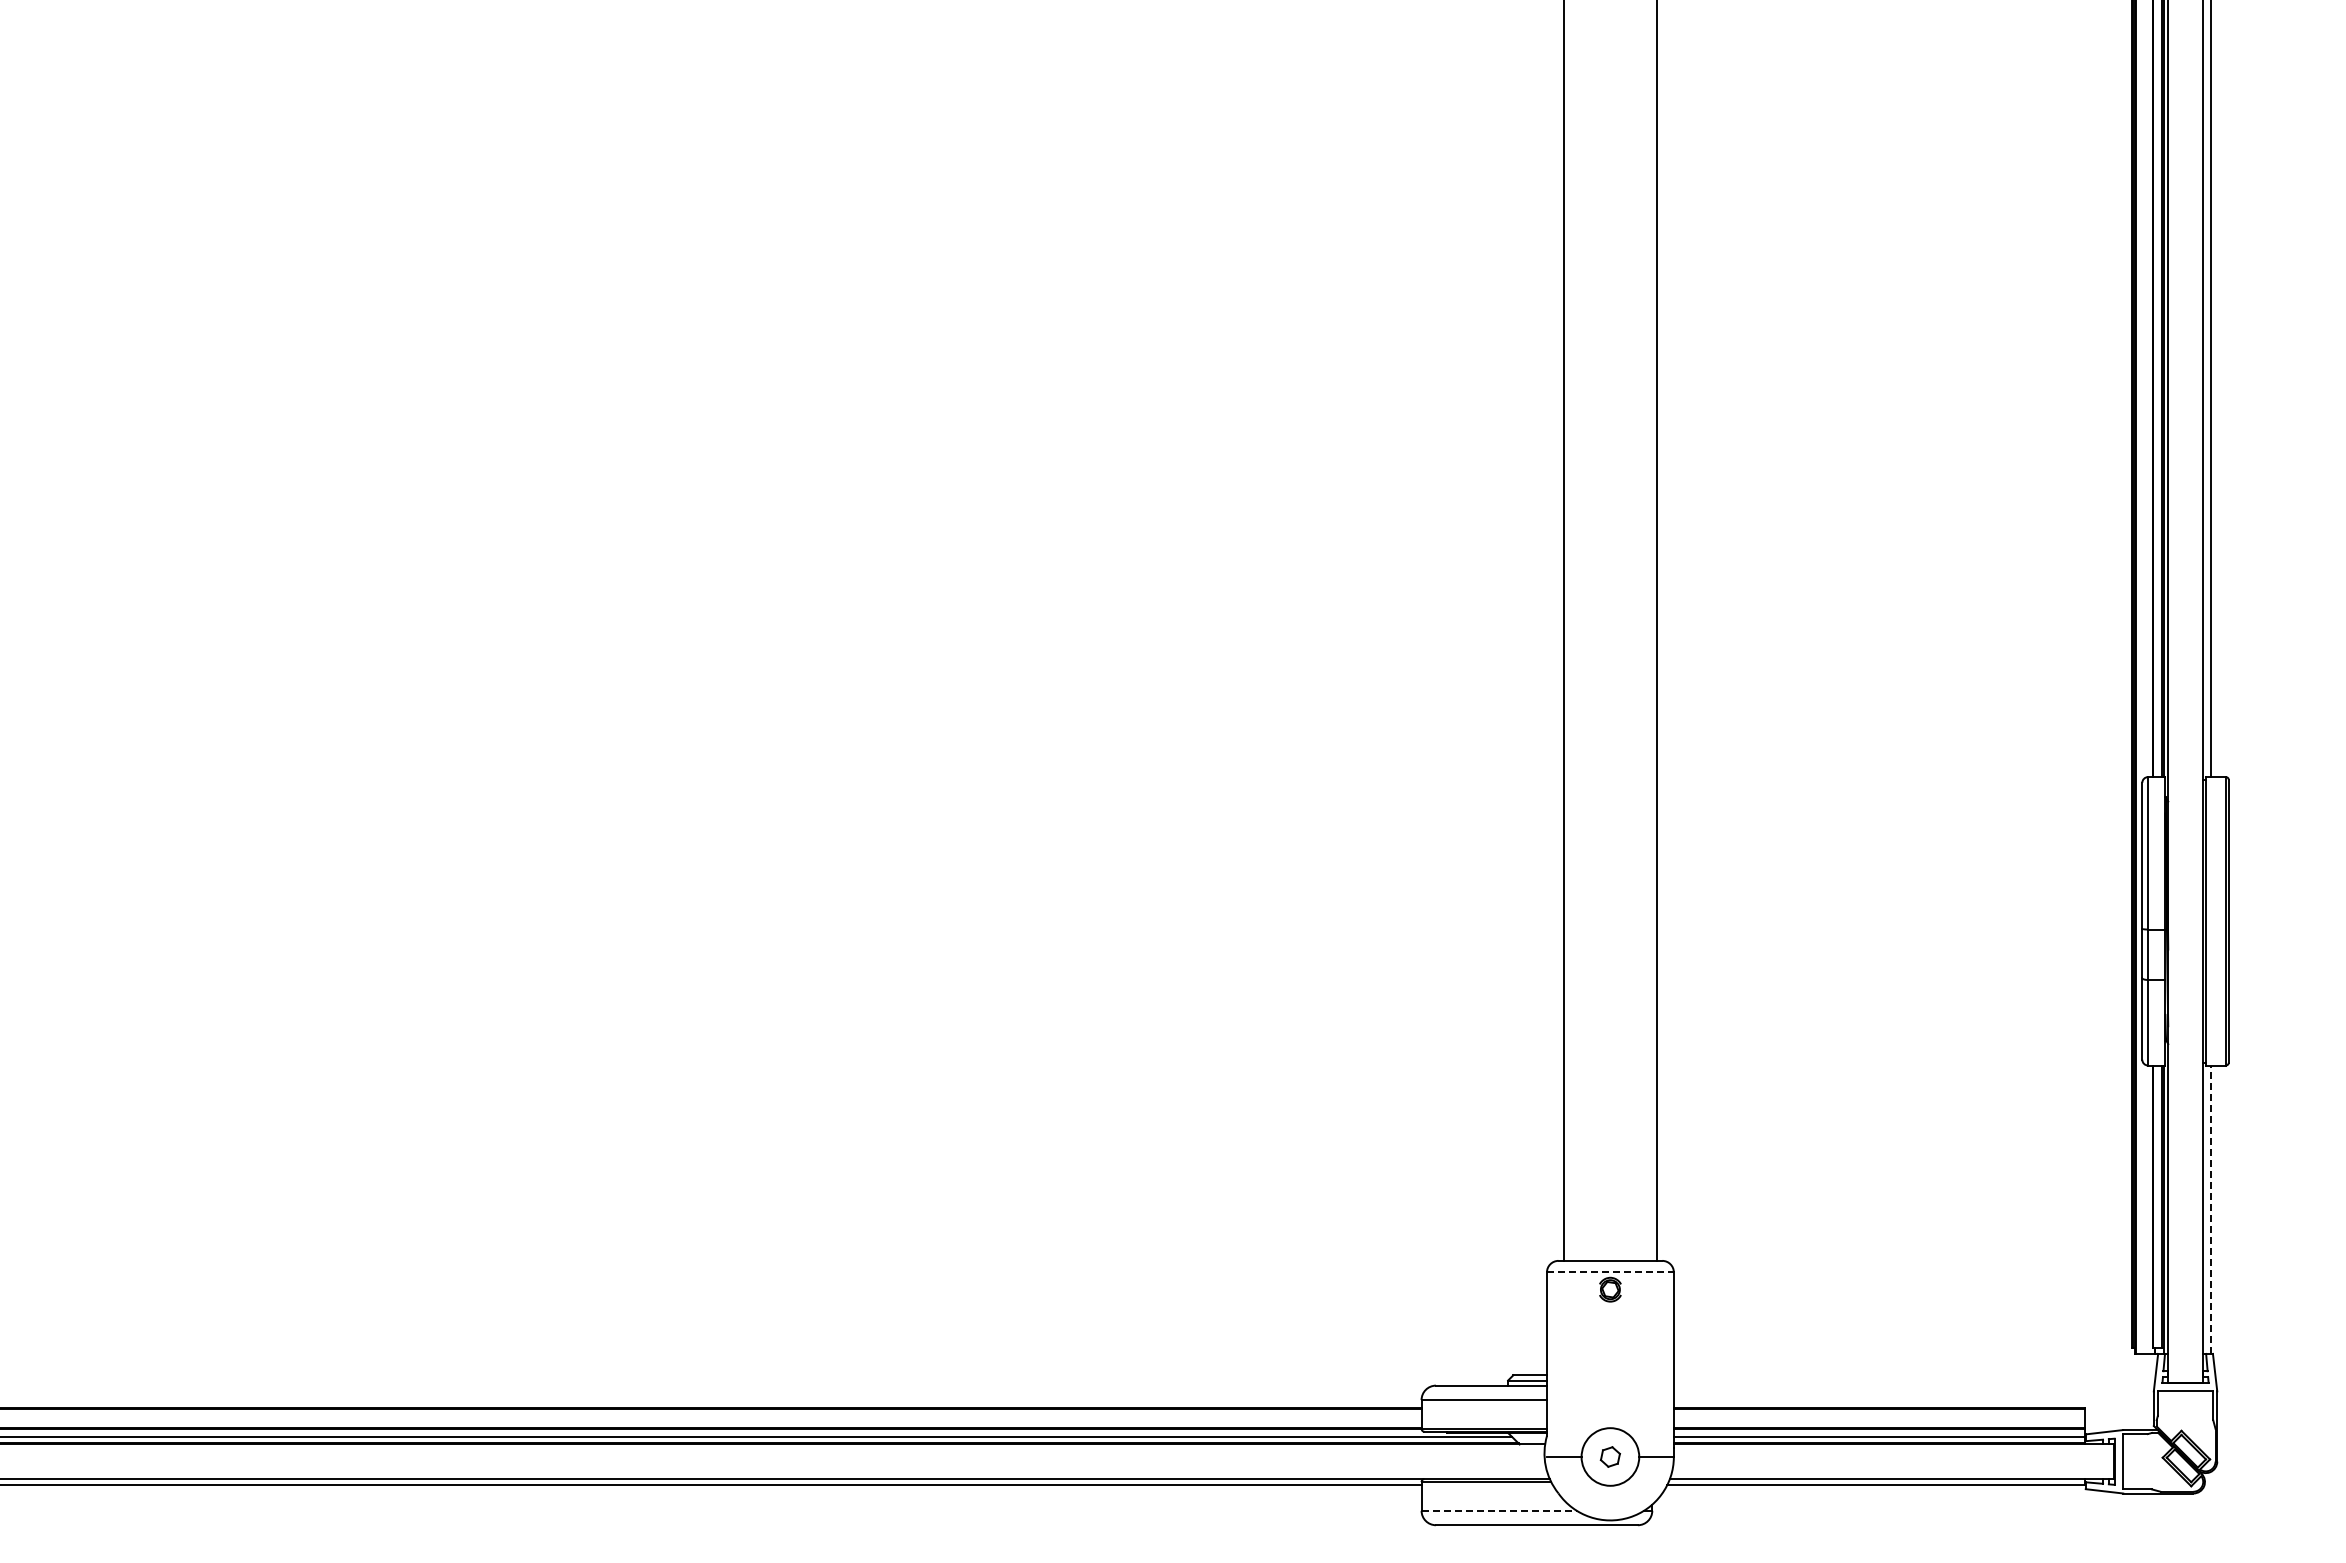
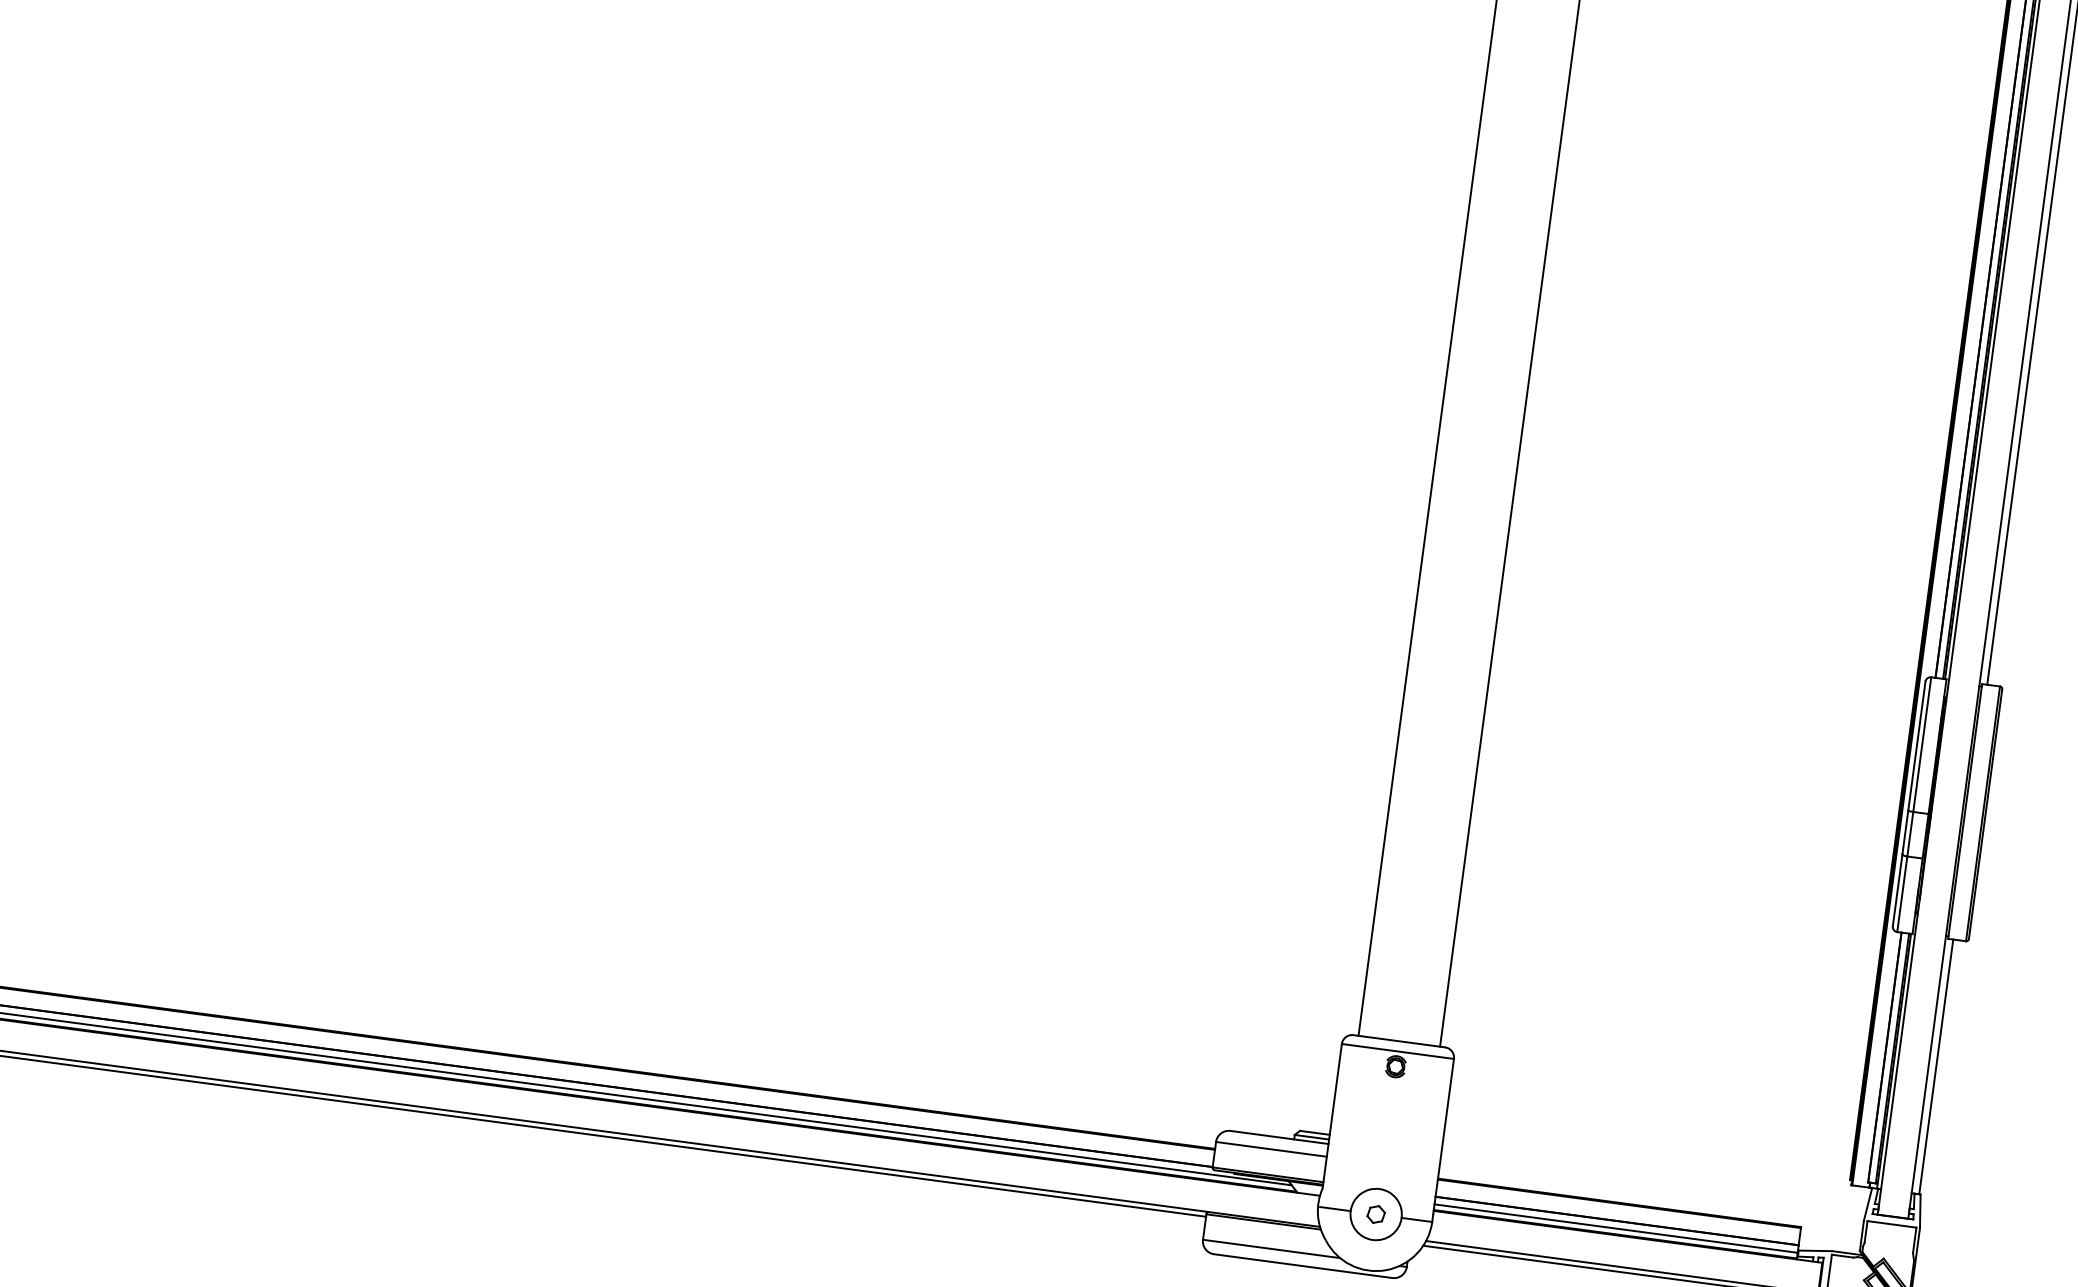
line: (2211, 1209) -> (1936, 1066), dashed -> solid
line: (1610, 1272) -> (1397, 1051), dashed -> solid
line: (1499, 1510) -> (1271, 1248), dashed -> solid

